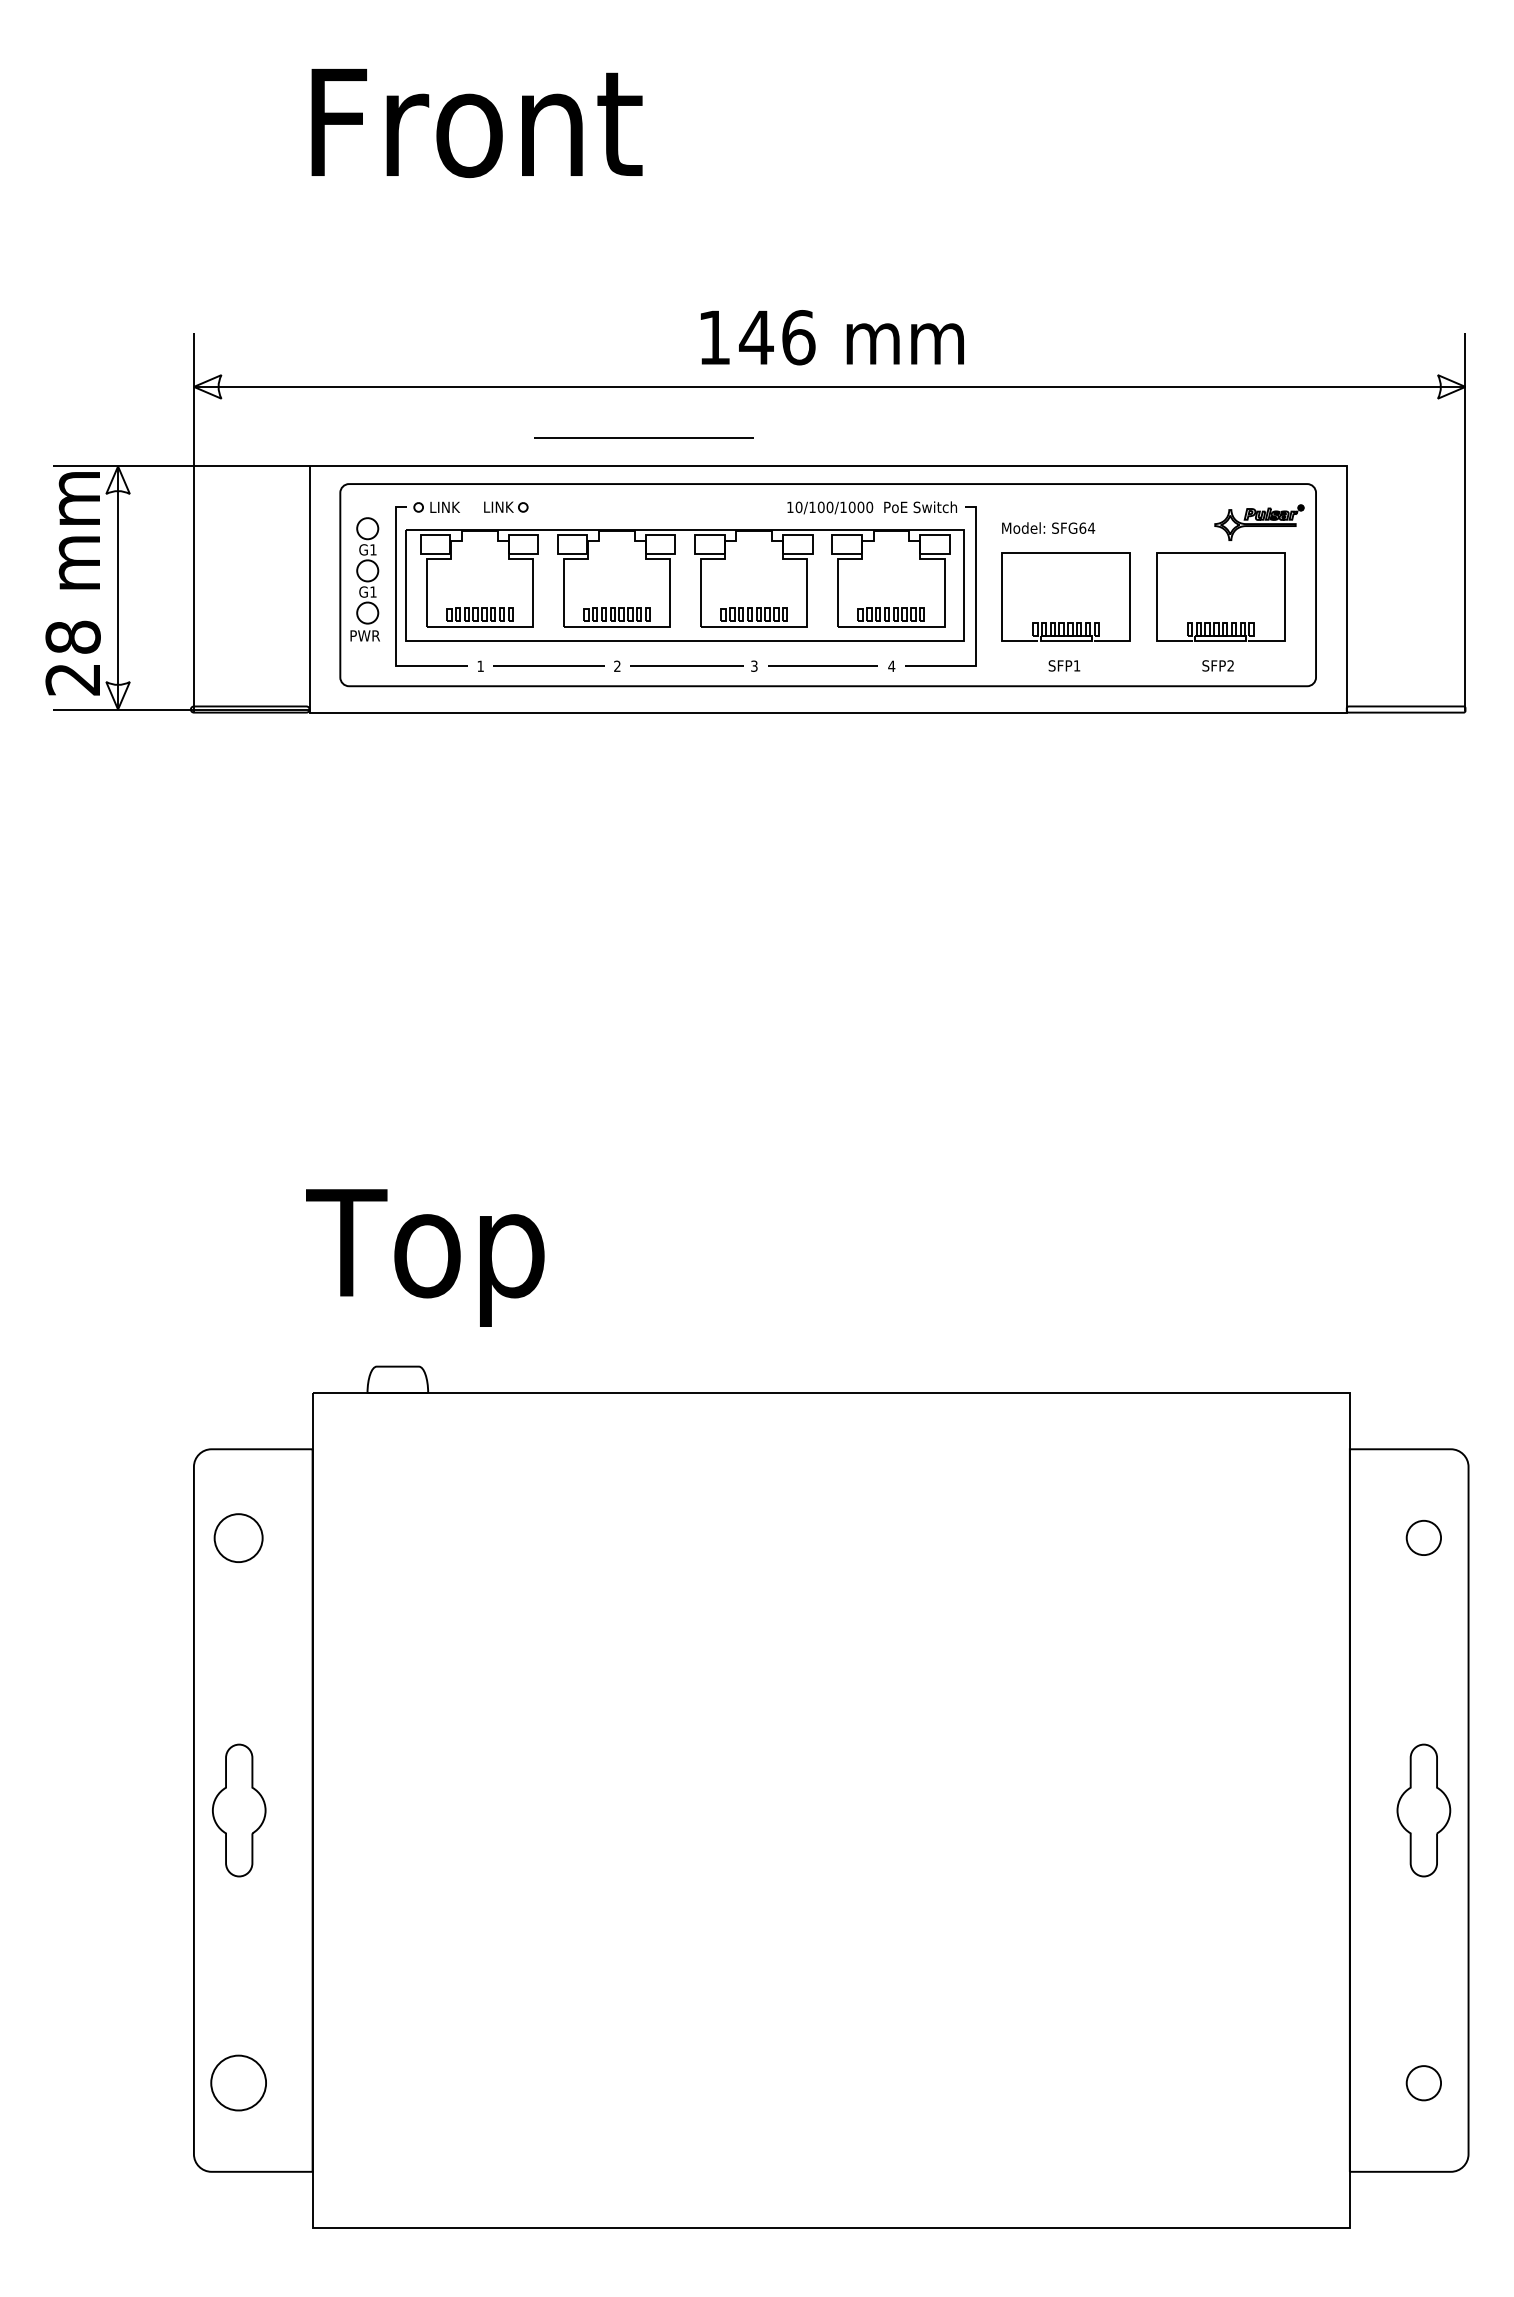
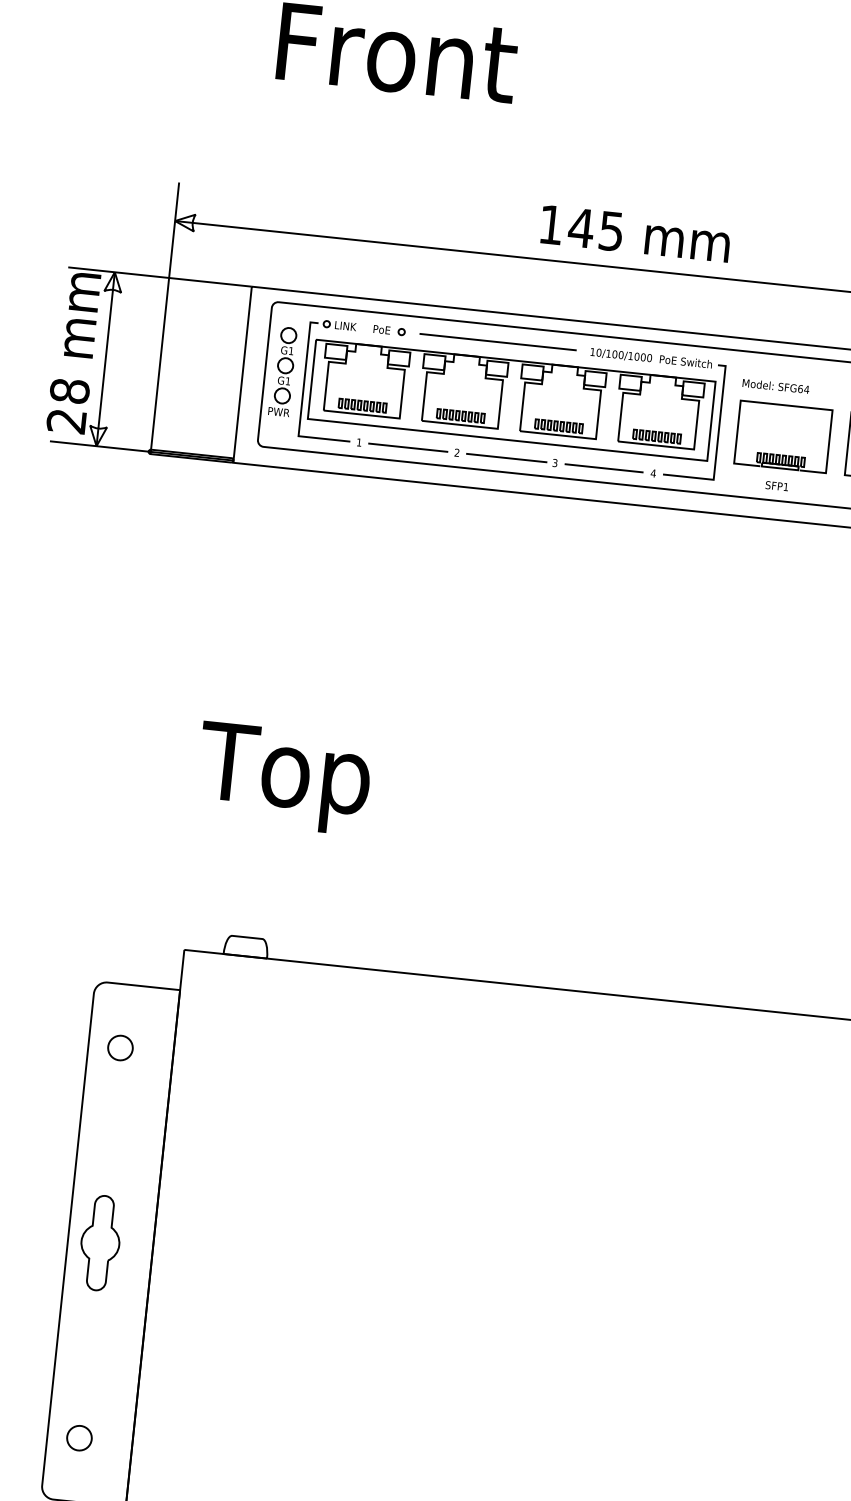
text: (798, 337) -> (611, 231), 146 -> 145
line: (643, 437) -> (497, 341), moved
text: (499, 506) -> (384, 329), LINK -> PoE
text: (425, 1257) -> (284, 778), moved
part: (238, 1537) -> (120, 1047), size x0.71
part: (238, 2083) -> (79, 1438), size x0.62

